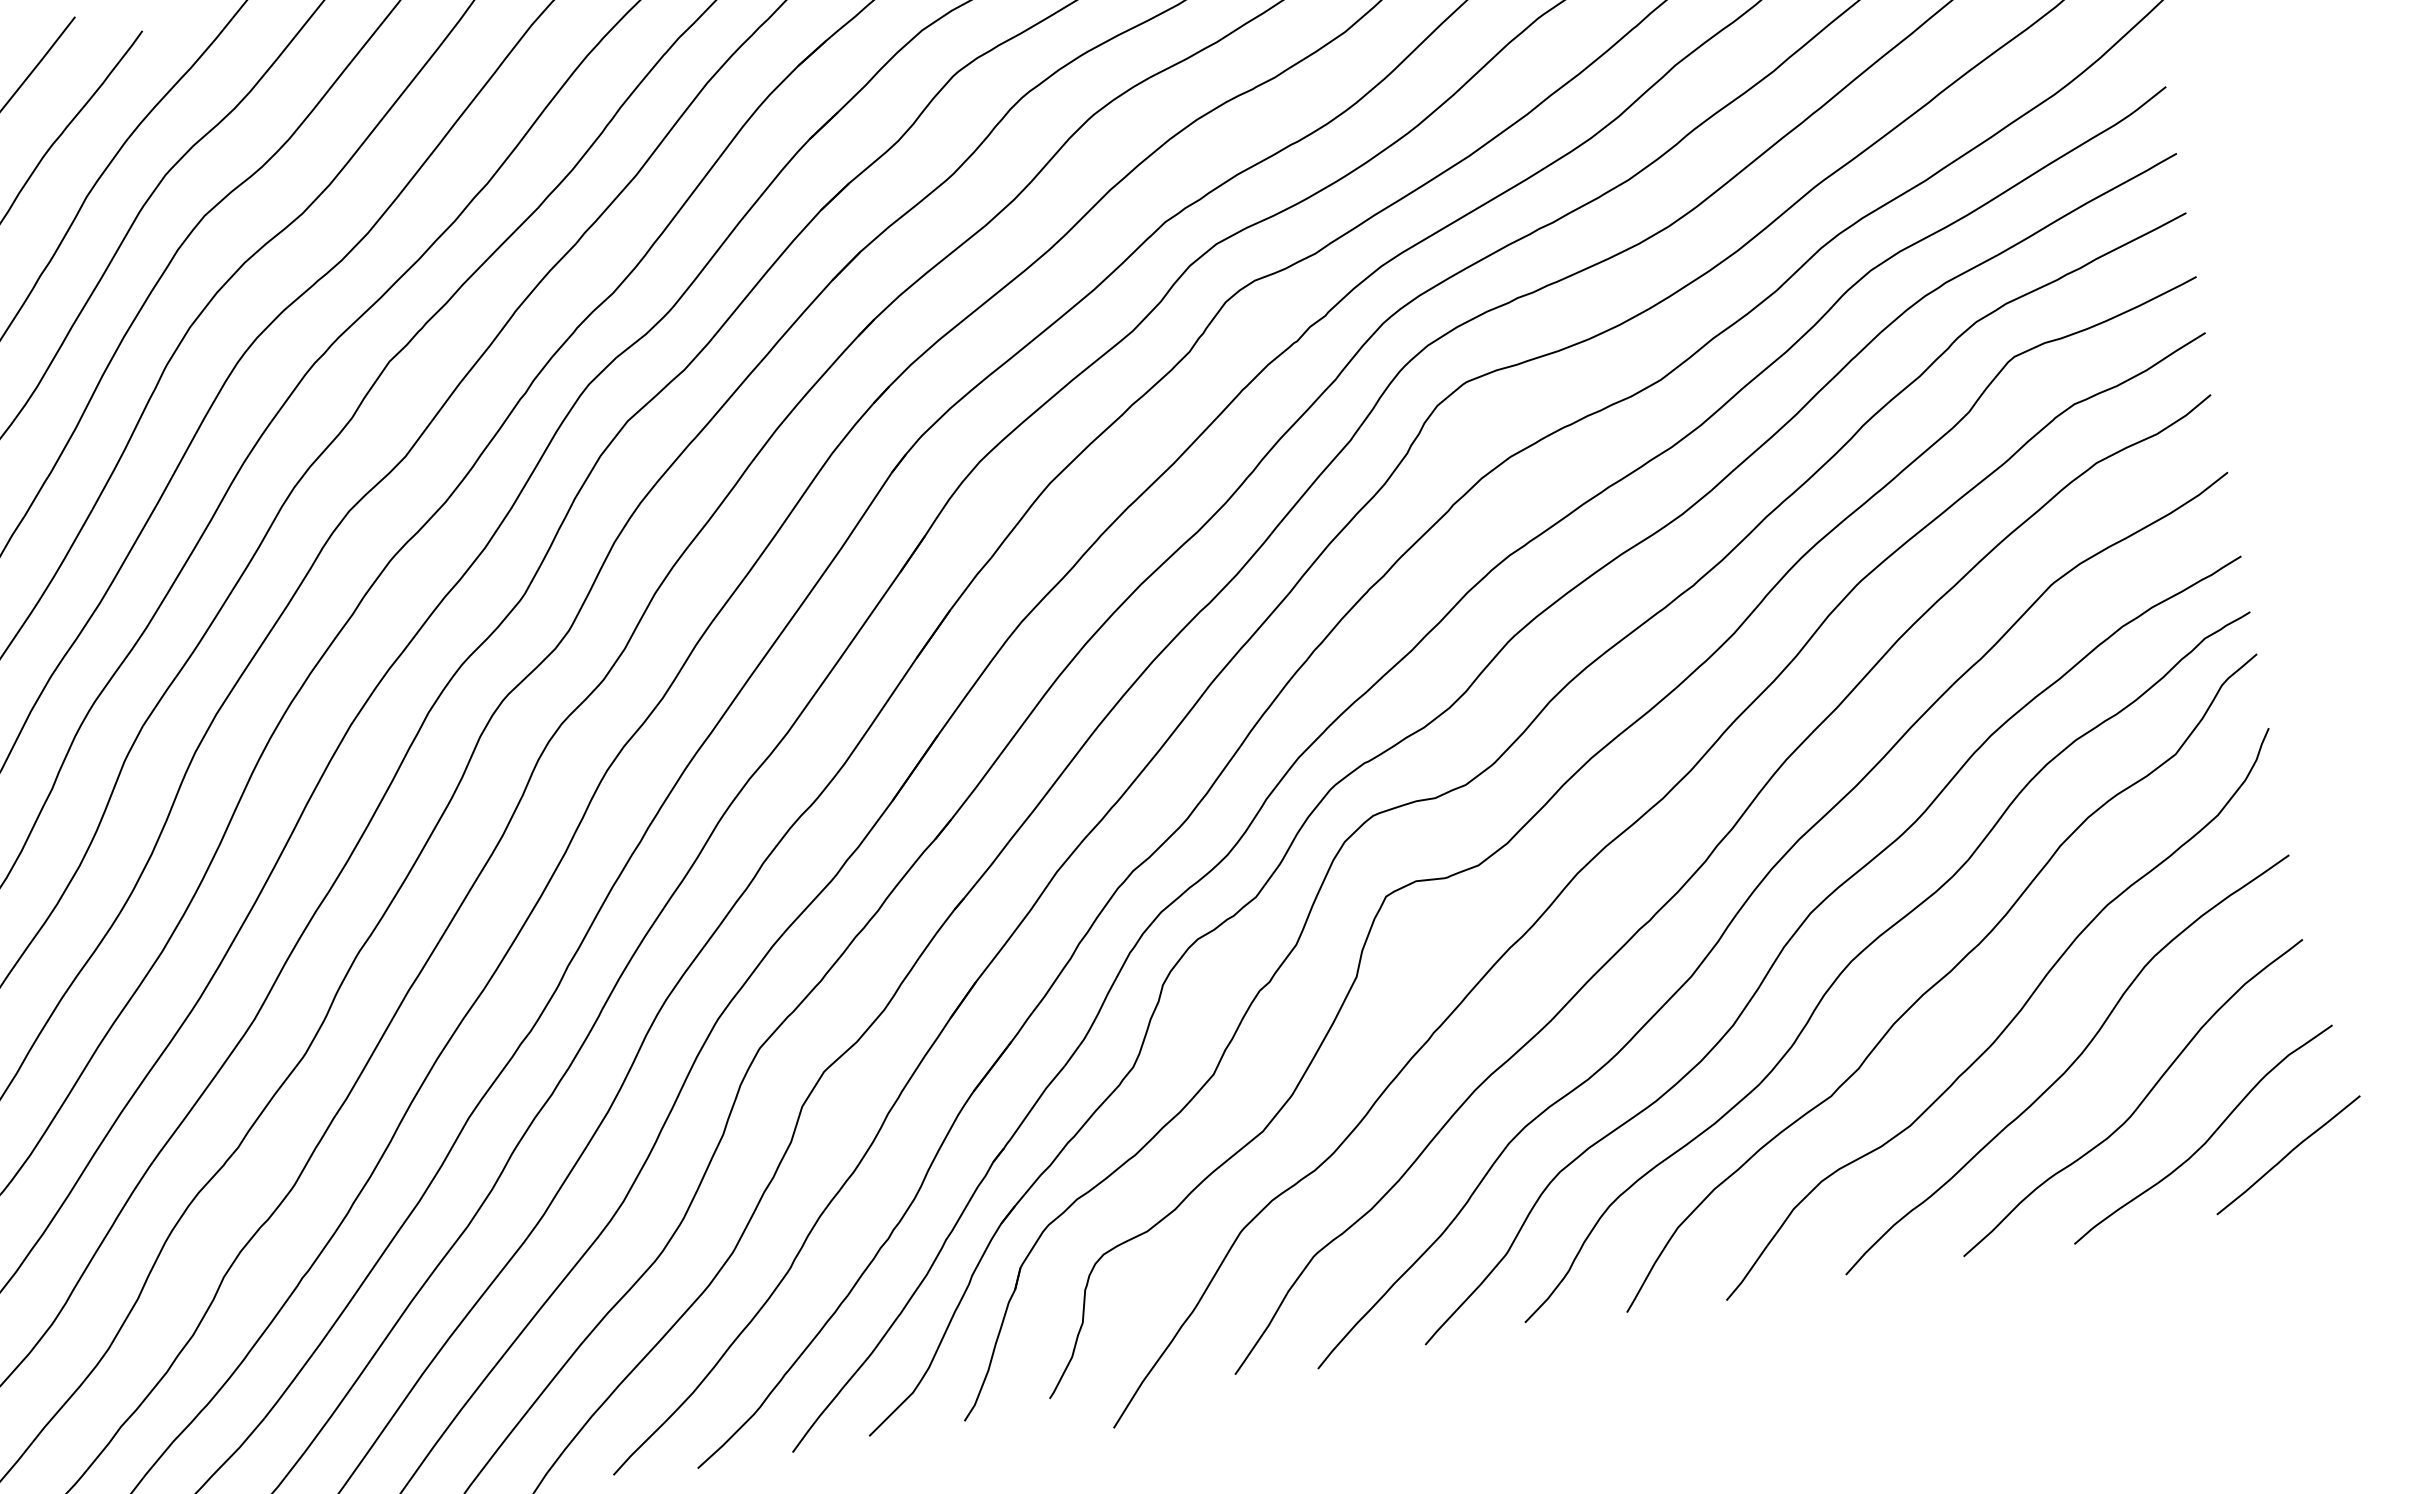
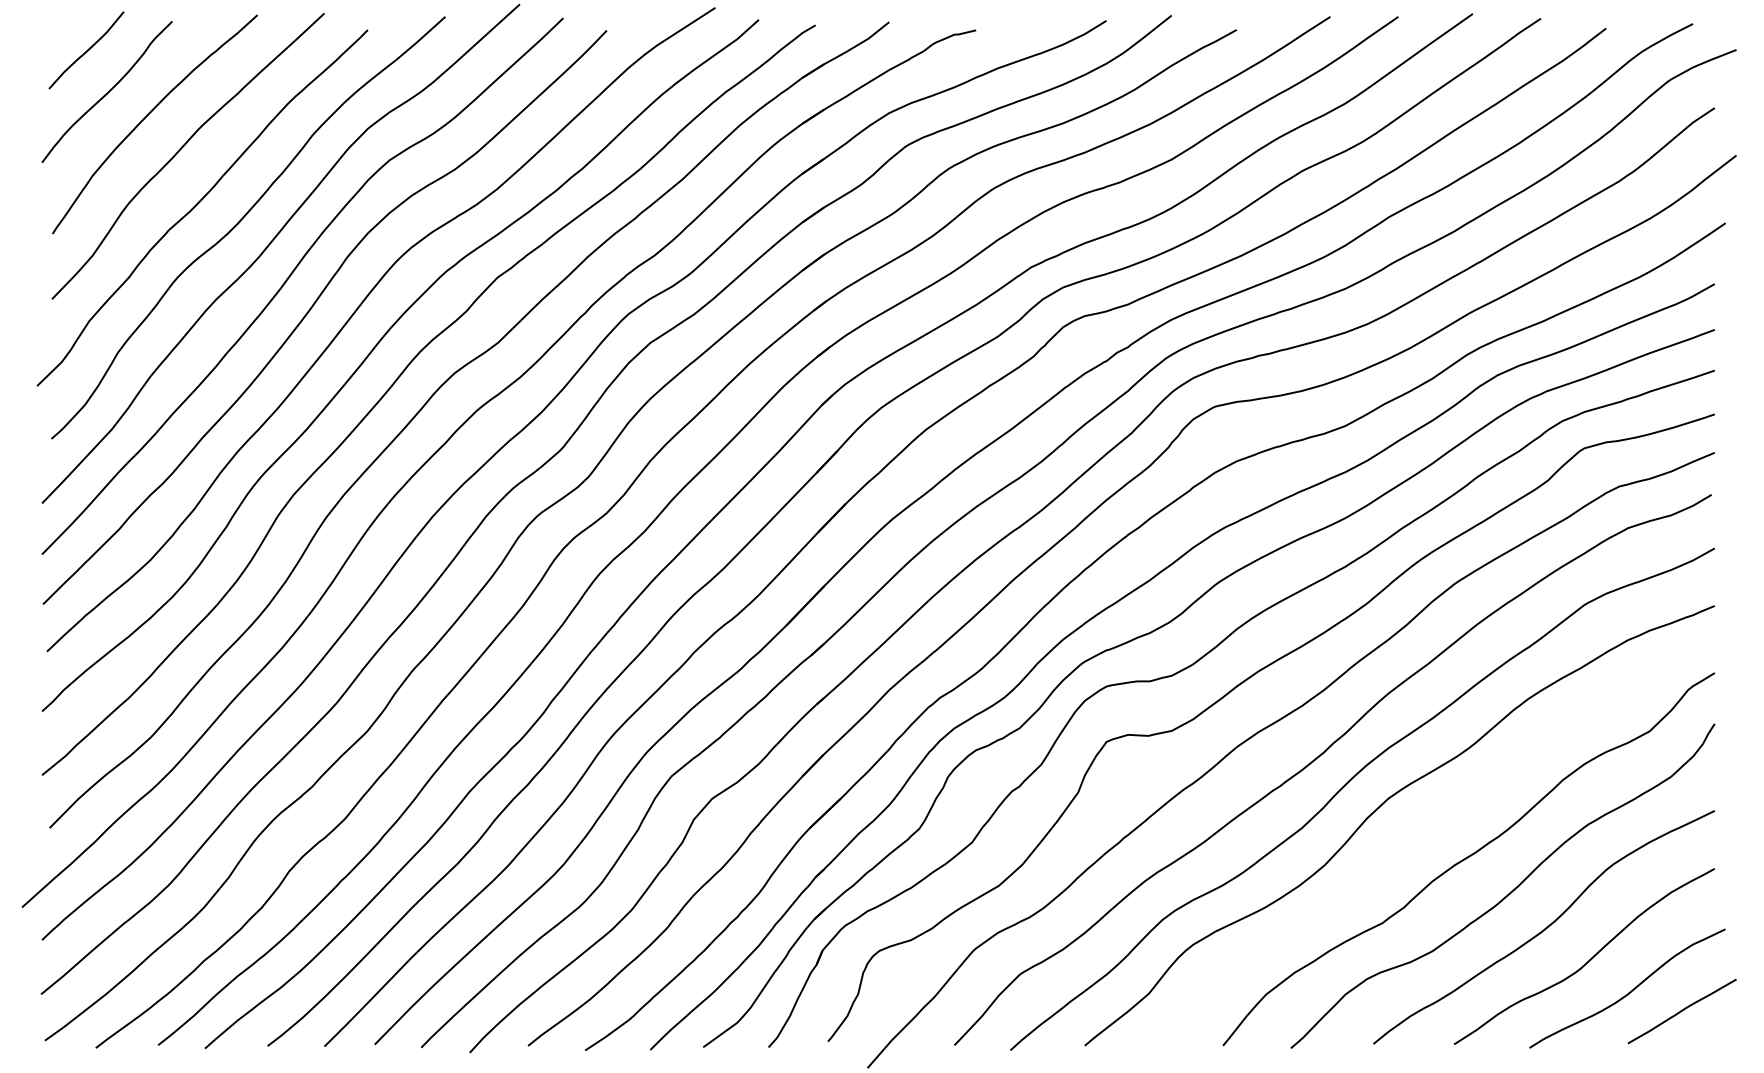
curve: (1869, 947) -> (1424, 827), removed

